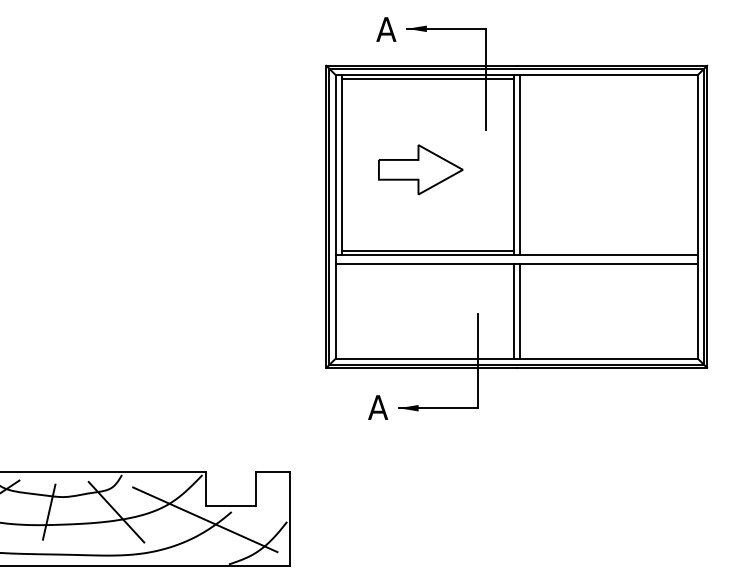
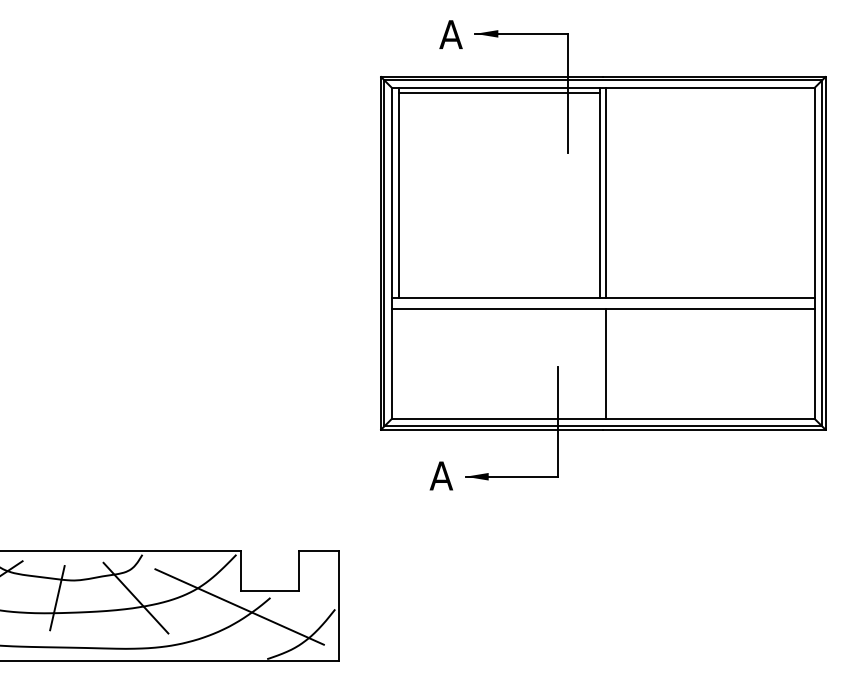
part: (420, 169) -> (490, 198), removed
line: (427, 250) -> (499, 292), removed
line: (514, 311) -> (600, 363), removed

